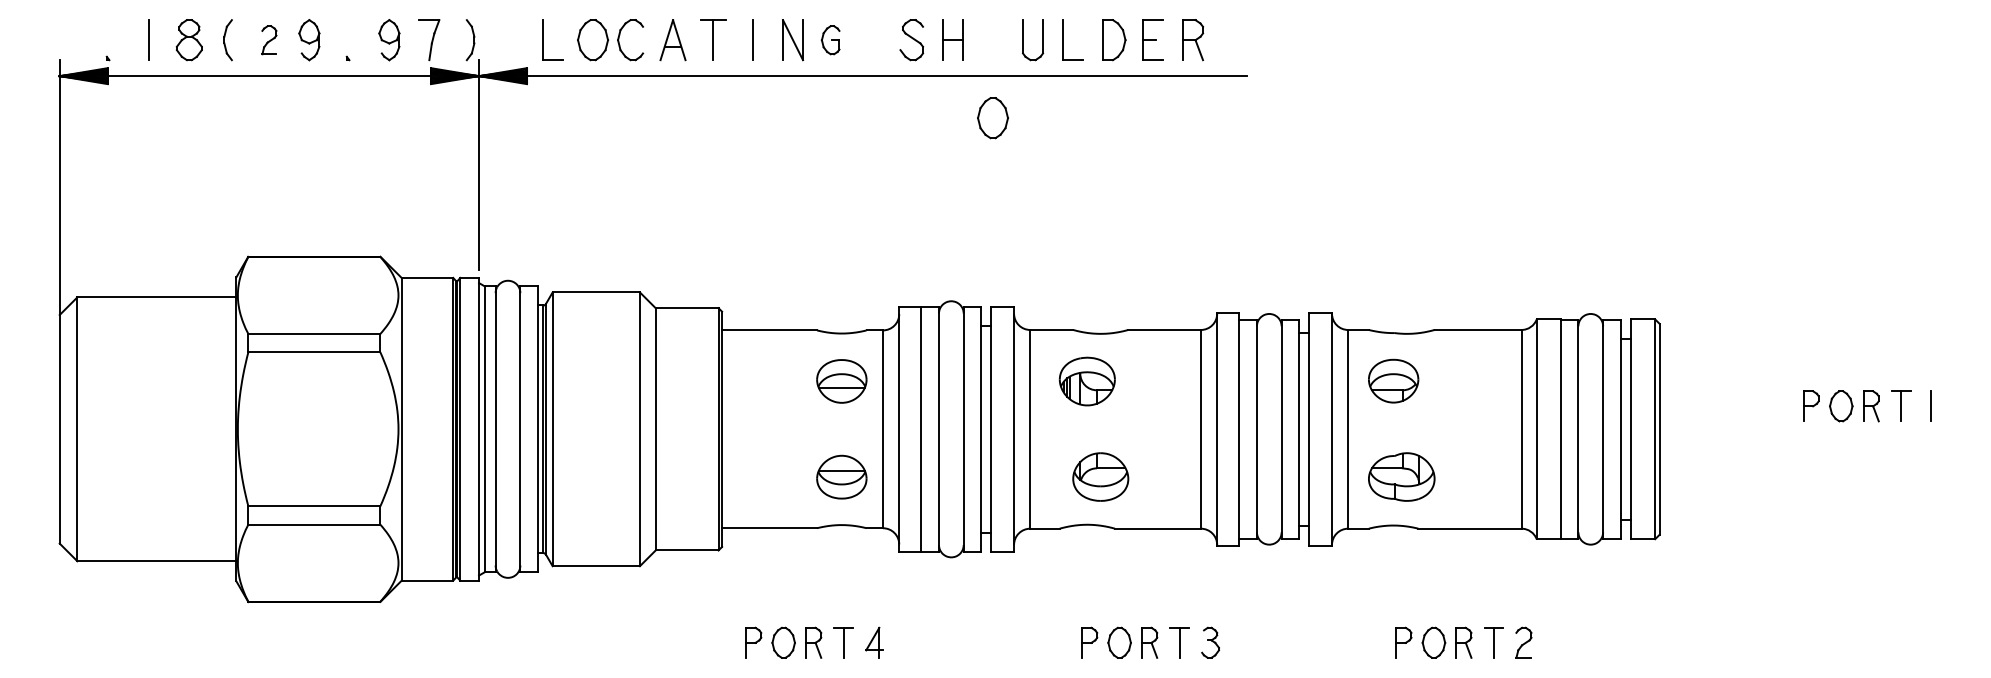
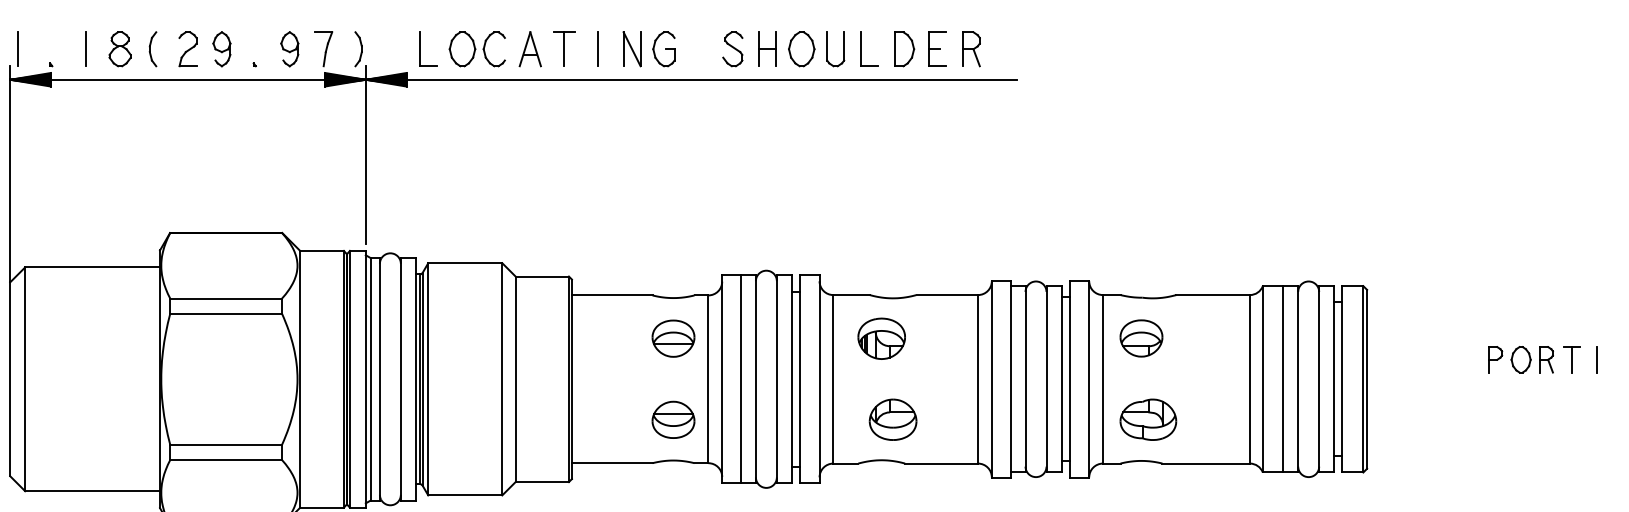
line: (69, 40) -> (18, 49), added
part: (269, 40) -> (188, 49), size x1.43
part: (830, 40) -> (663, 49), size x1.43
part: (992, 118) -> (801, 49), moved

